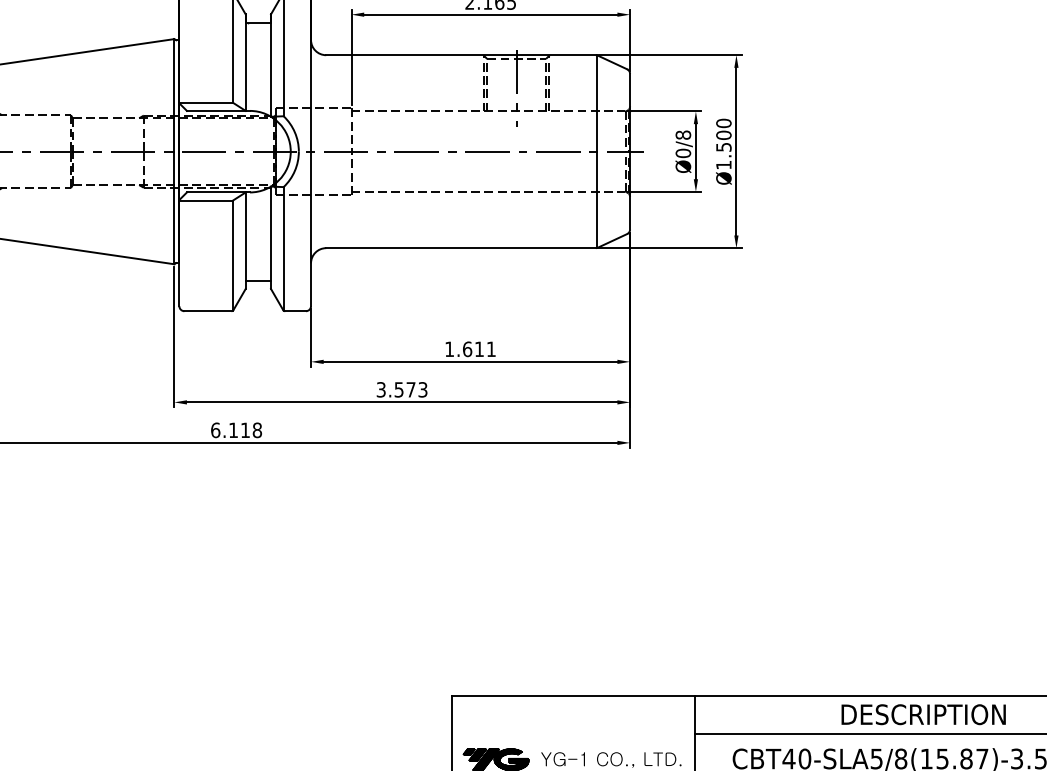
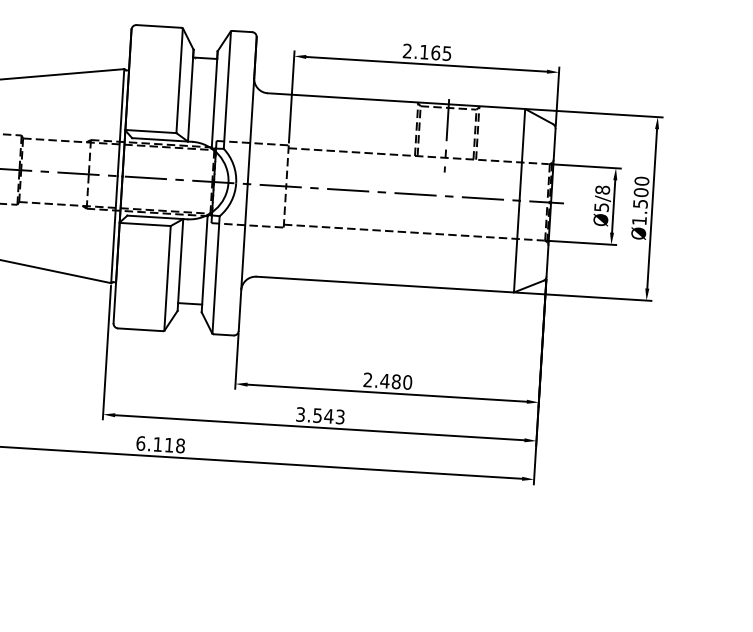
text: (683, 153) -> (601, 207), Ø0/8 -> Ø5/8
text: (470, 349) -> (387, 381), 1.611 -> 2.480
text: (410, 389) -> (328, 415), 3.573 -> 3.543

